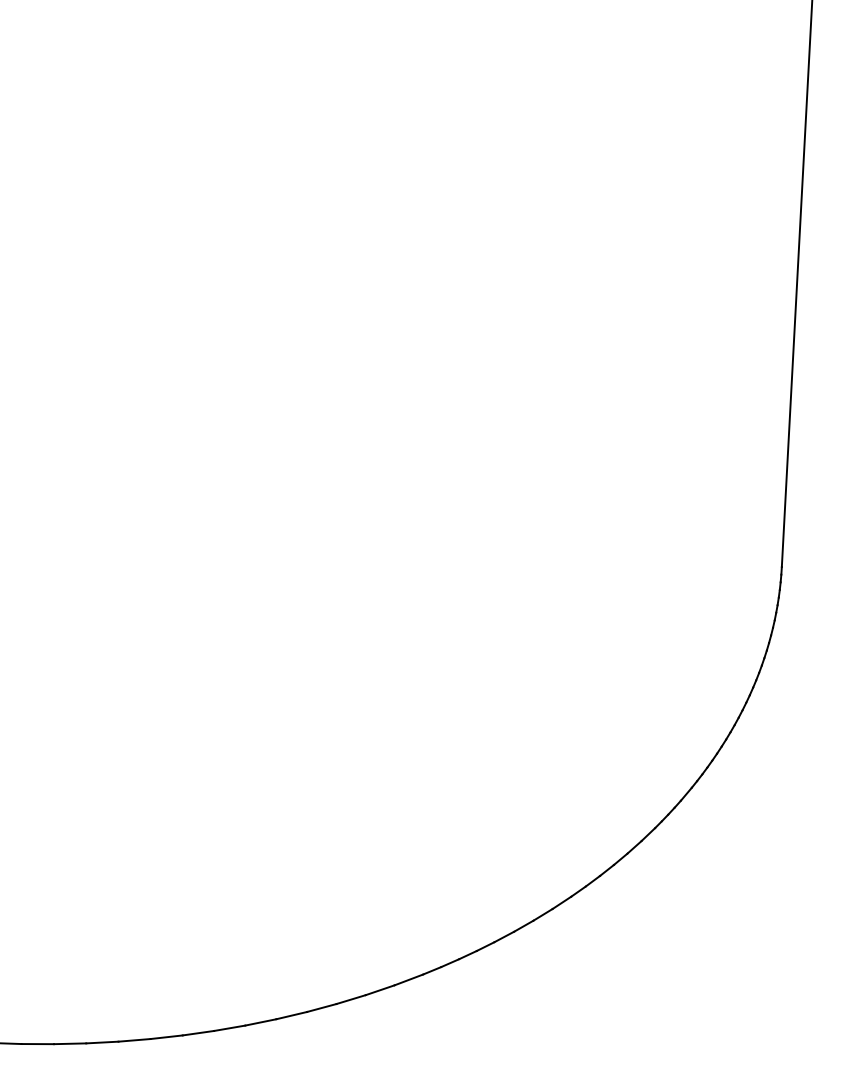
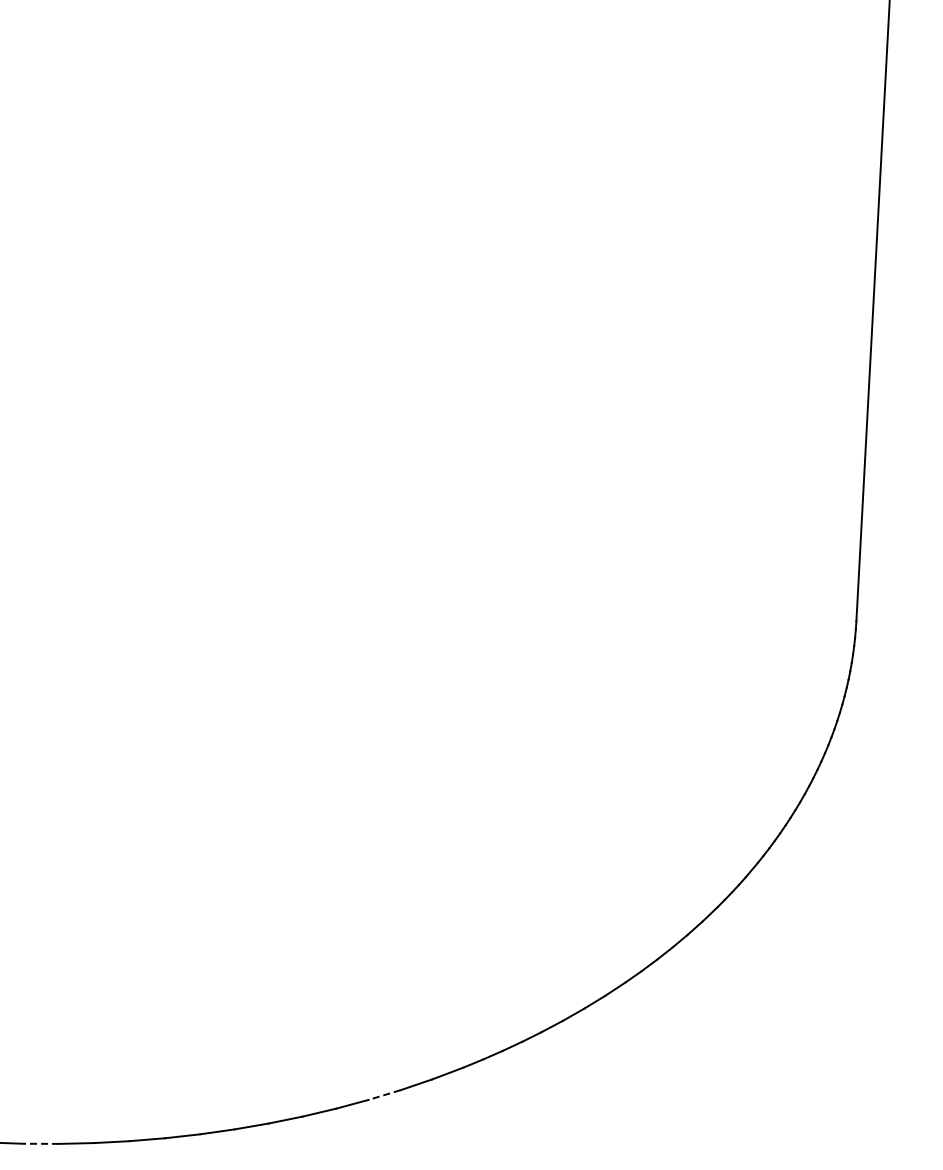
line: (351, 999) -> (384, 1095), solid -> dashed
line: (37, 1043) -> (41, 1143), solid -> dashed

